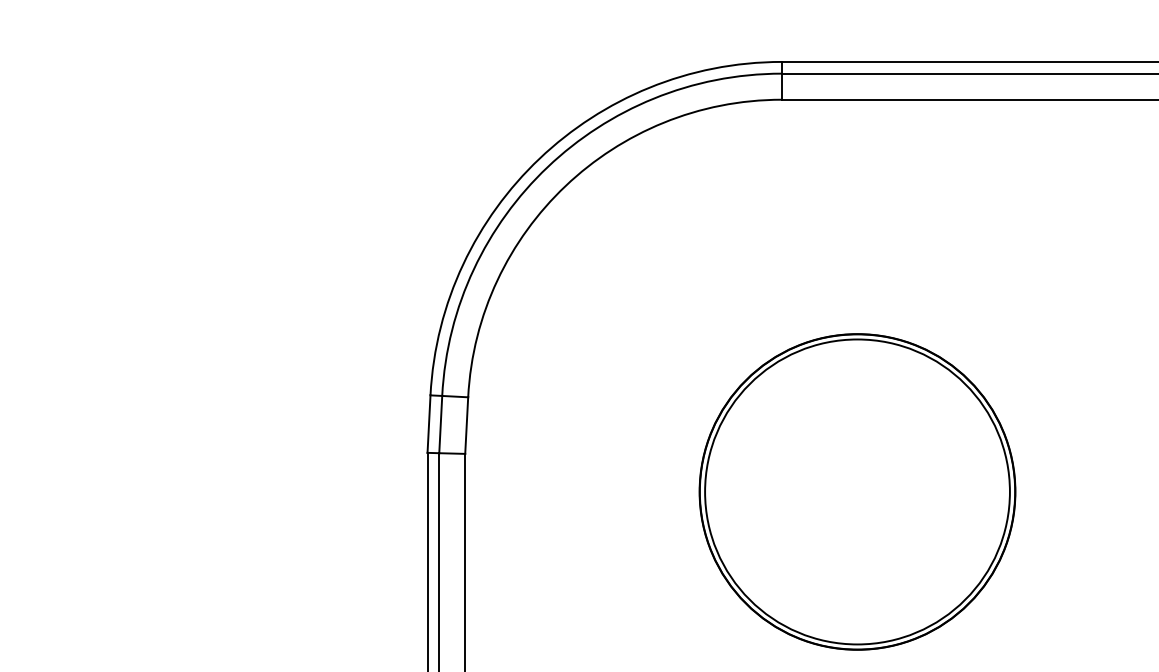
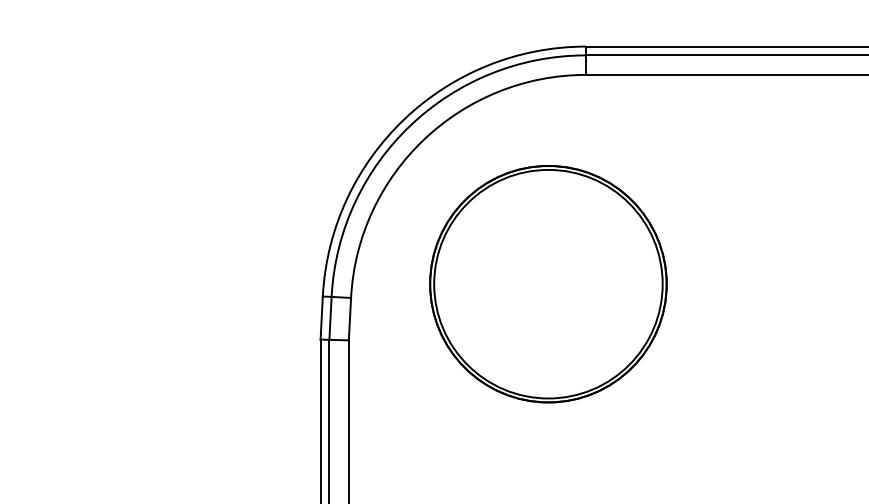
part: (857, 491) -> (548, 283), moved

